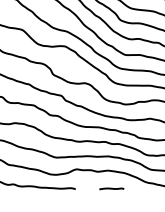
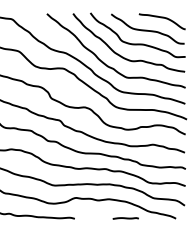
line: (111, 188) -> (125, 218), moved

